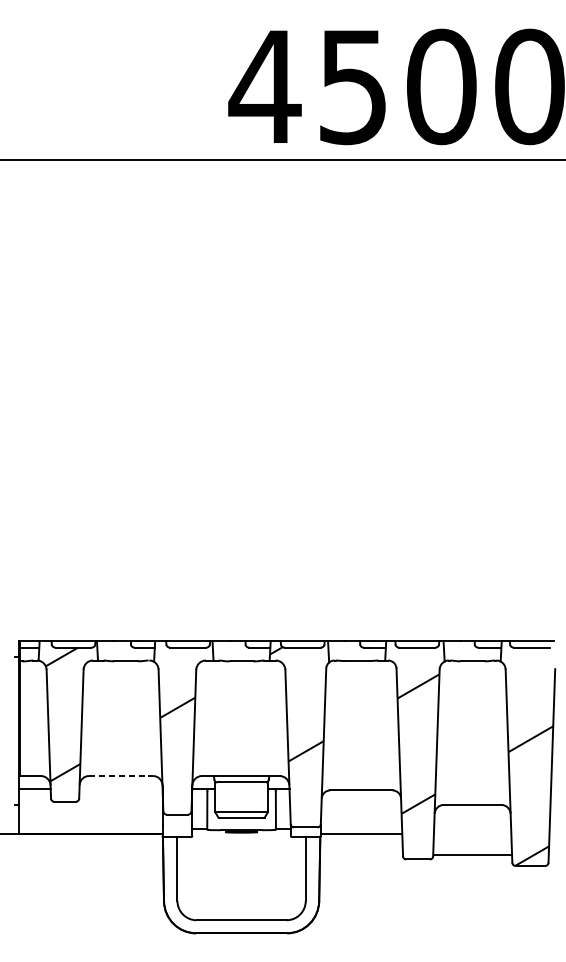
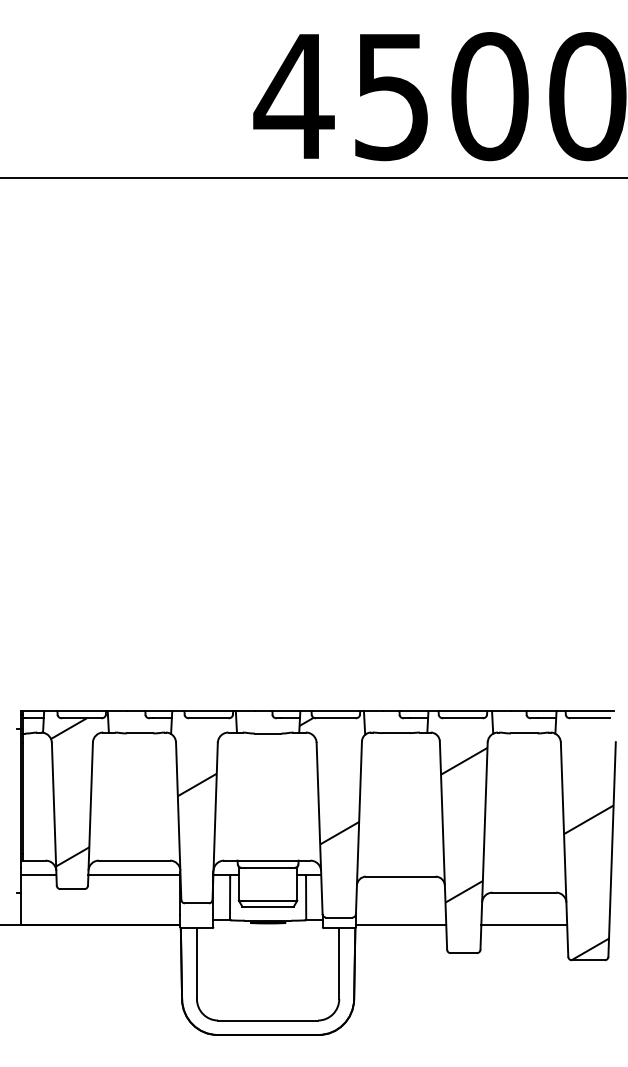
line: (121, 775) -> (134, 860), dashed -> solid
line: (121, 788) -> (134, 874), added
line: (472, 854) -> (524, 924), moved

